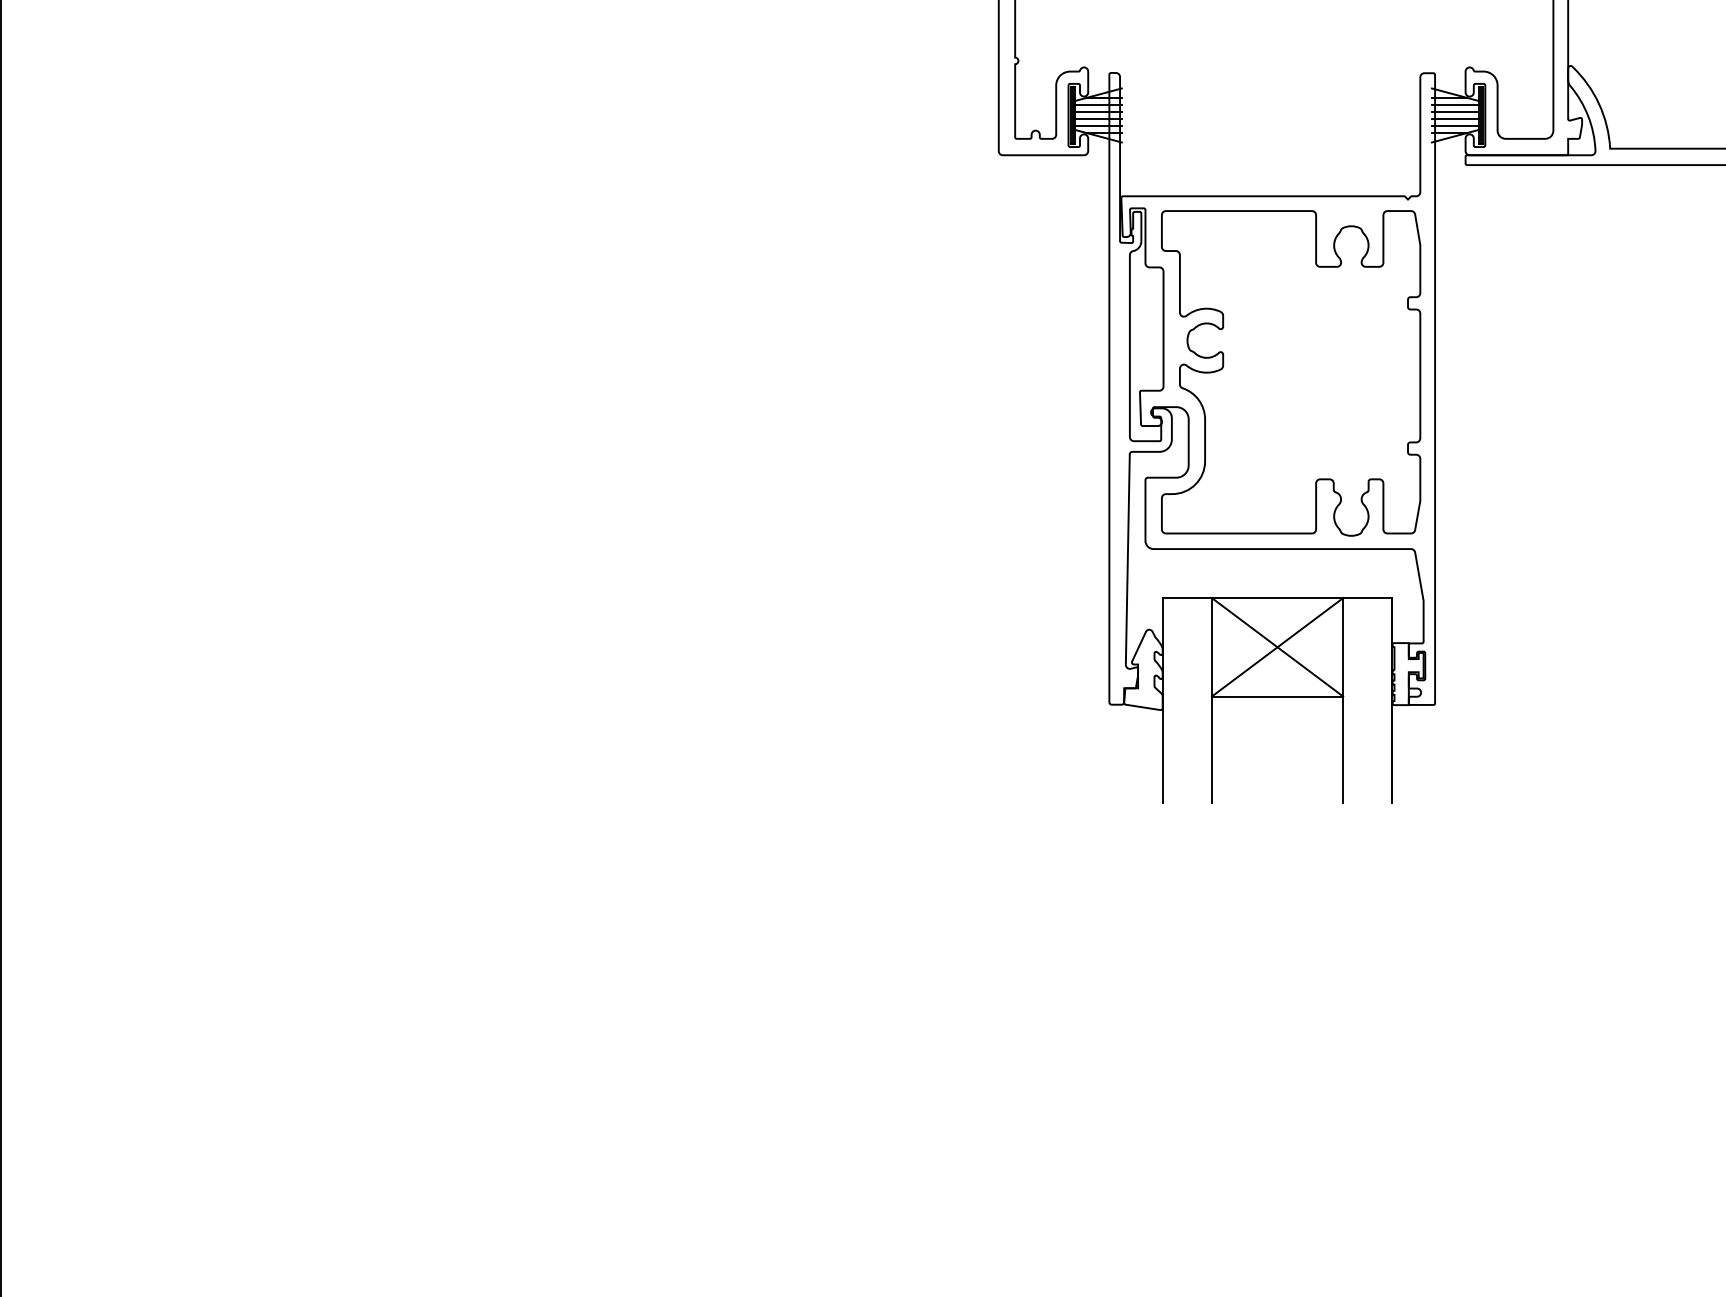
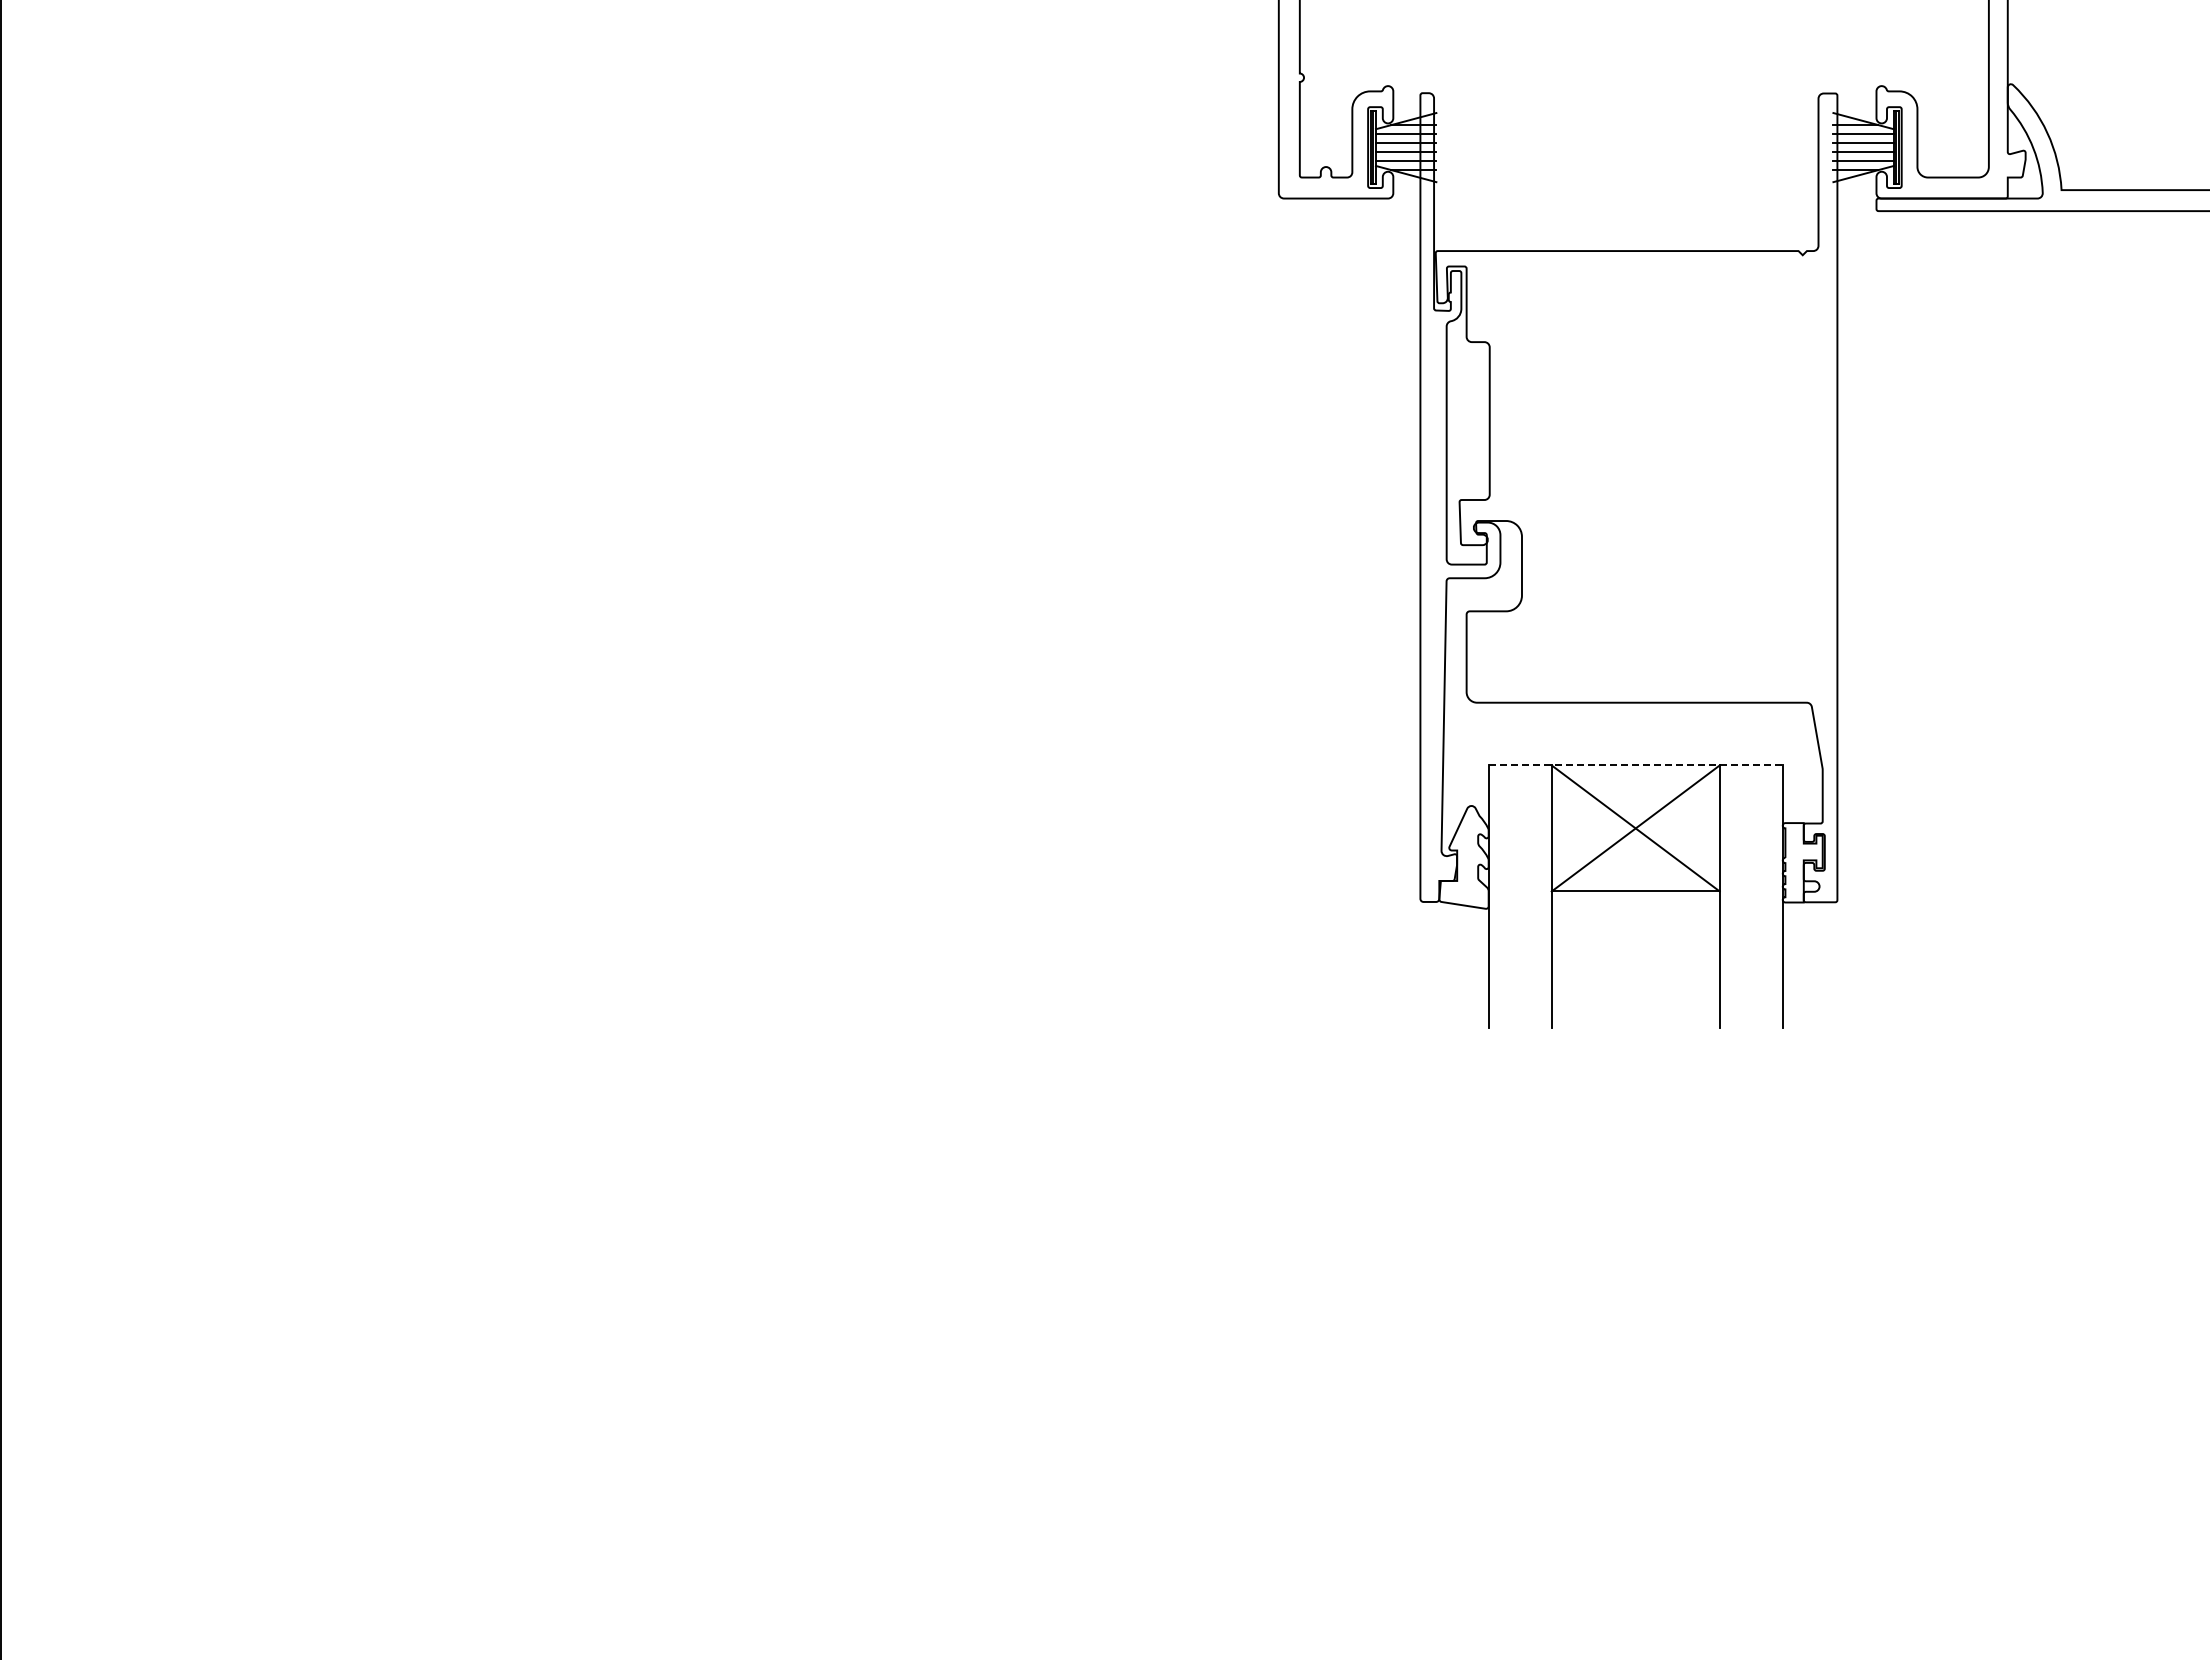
part: (1290, 373) -> (1652, 477), removed
line: (1278, 598) -> (1636, 765), solid -> dashed

